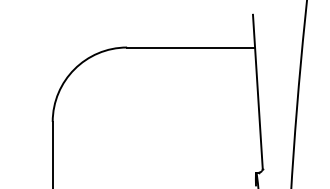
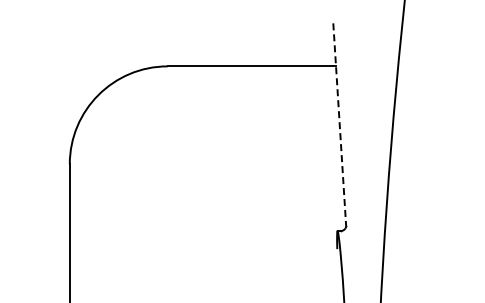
line: (257, 91) -> (339, 124), solid -> dashed

